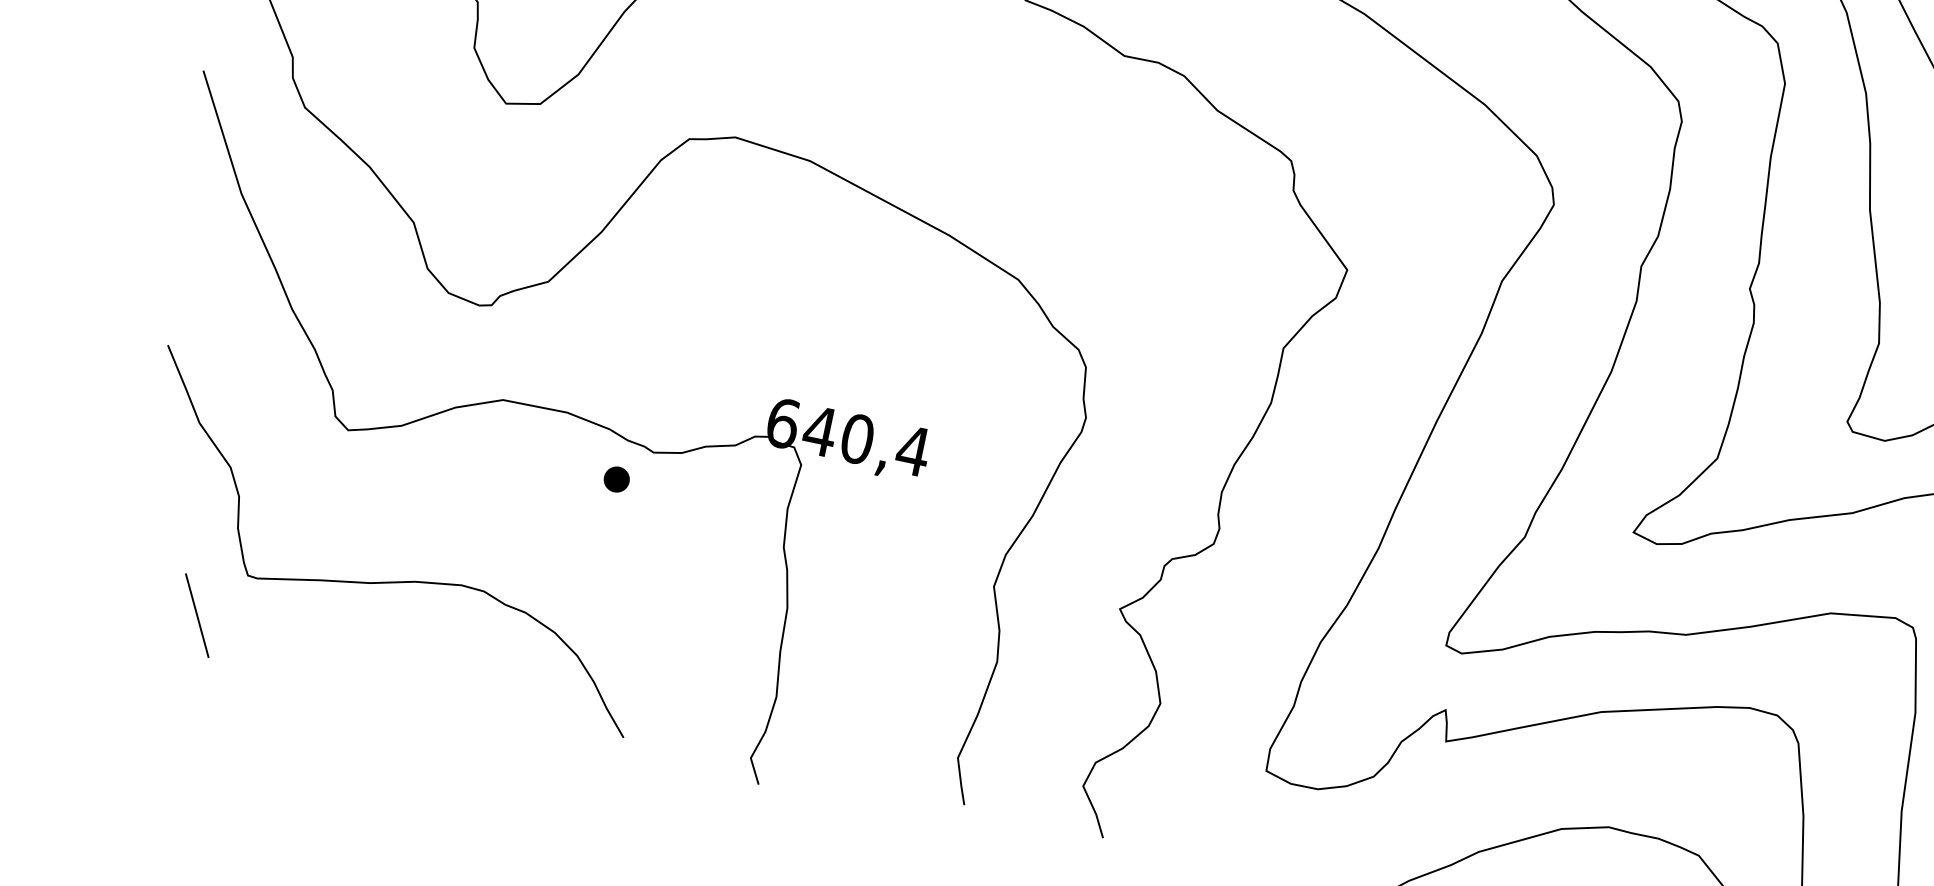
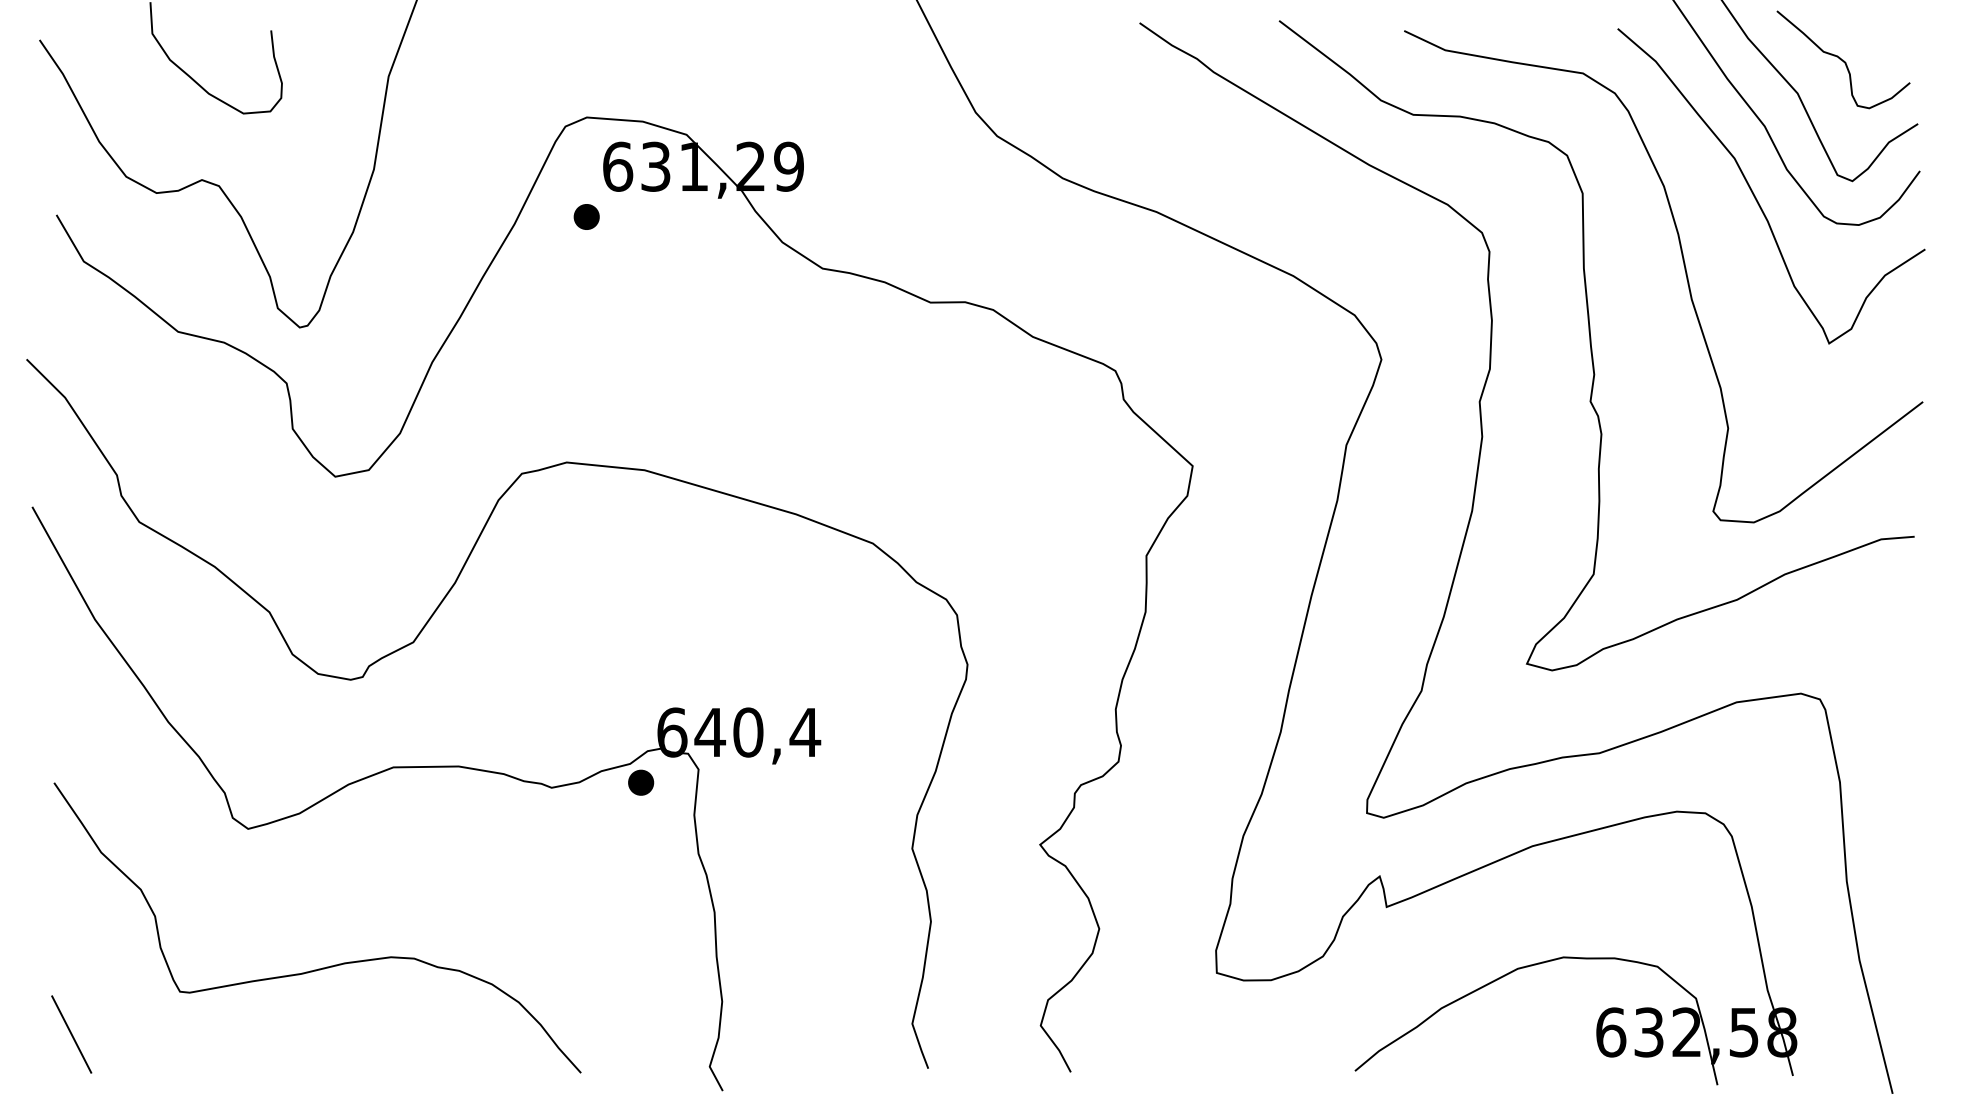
part: (617, 479) -> (641, 782), moved
line: (197, 615) -> (71, 1034), moved

